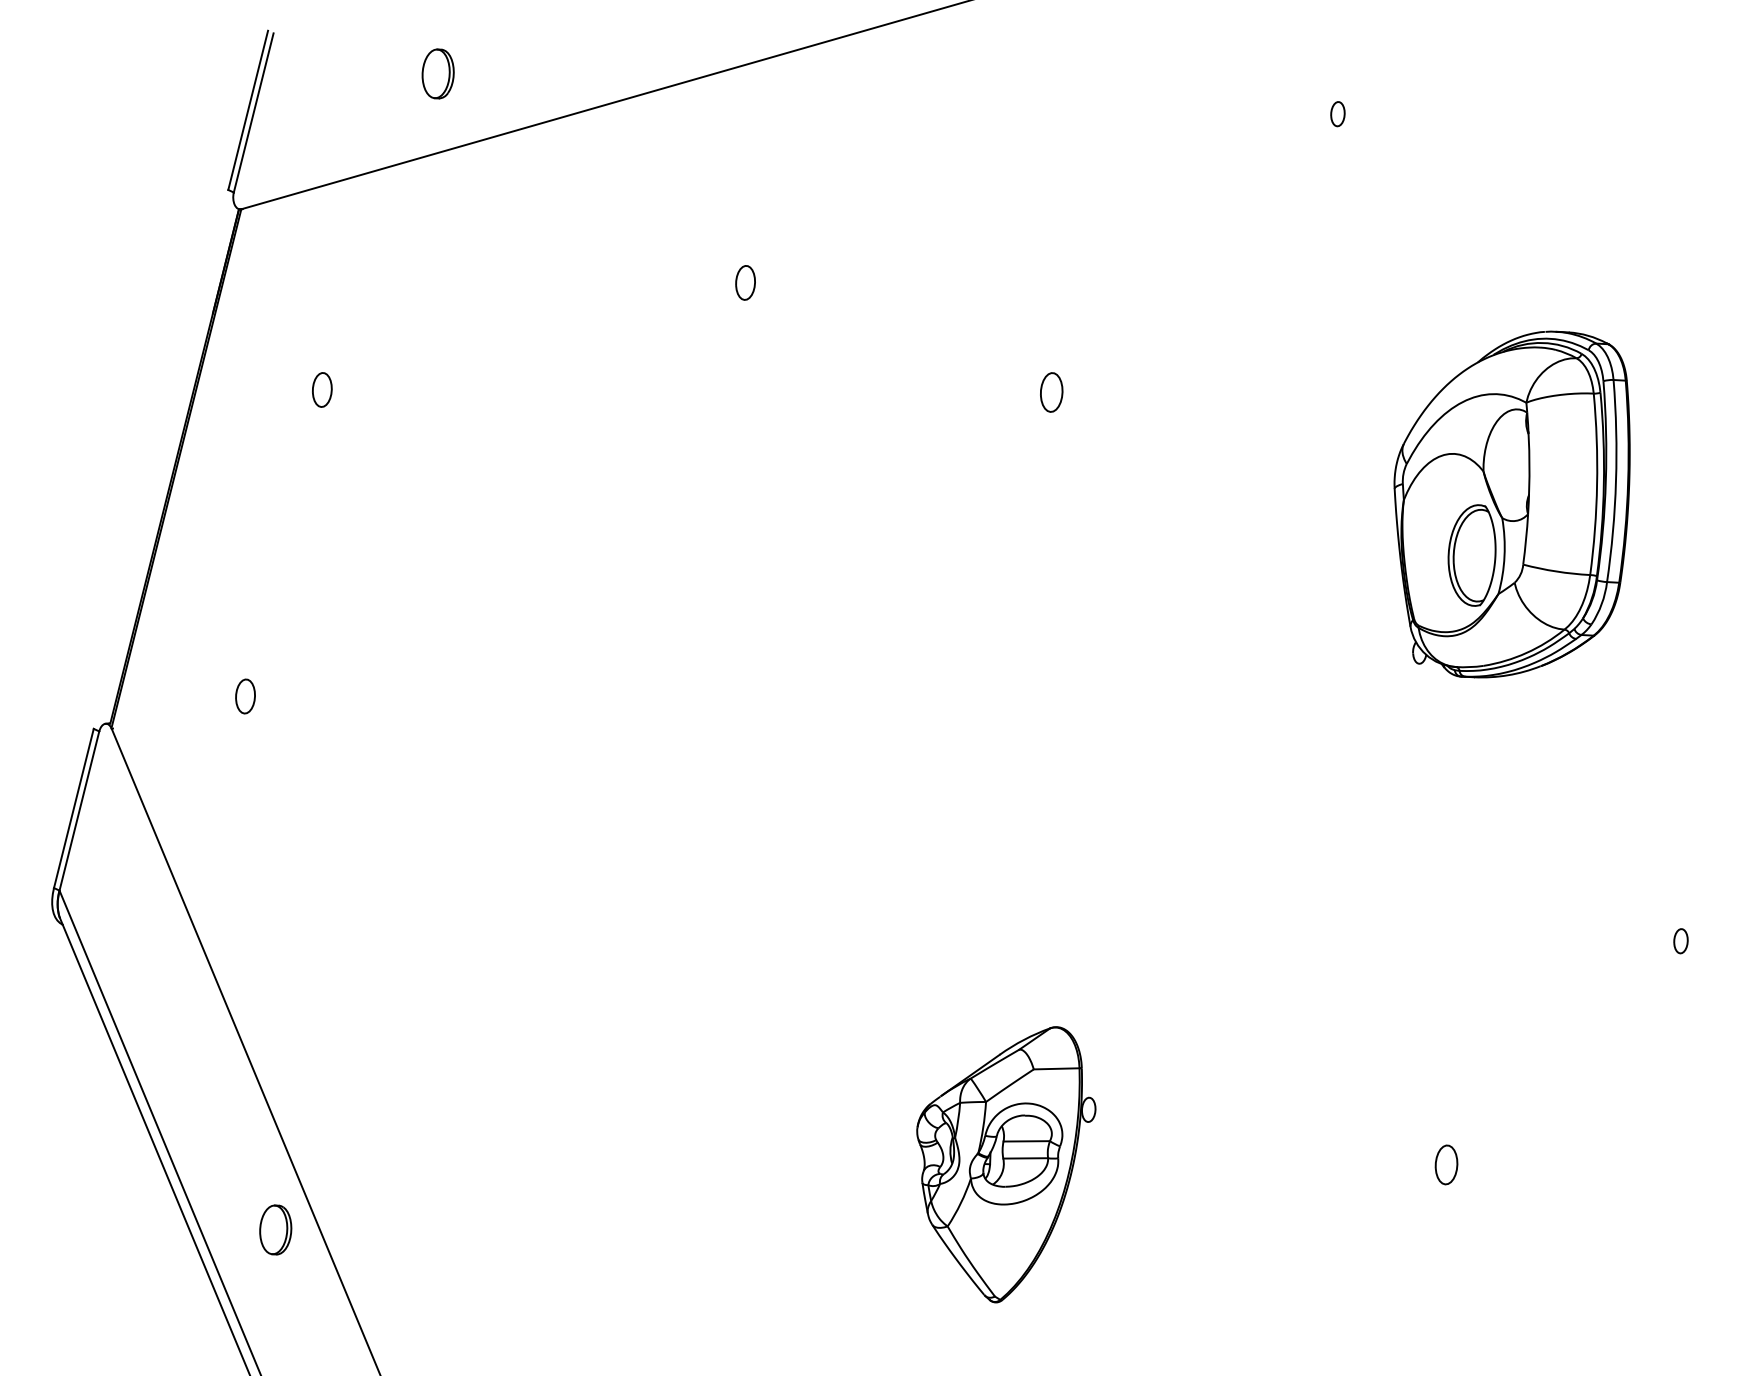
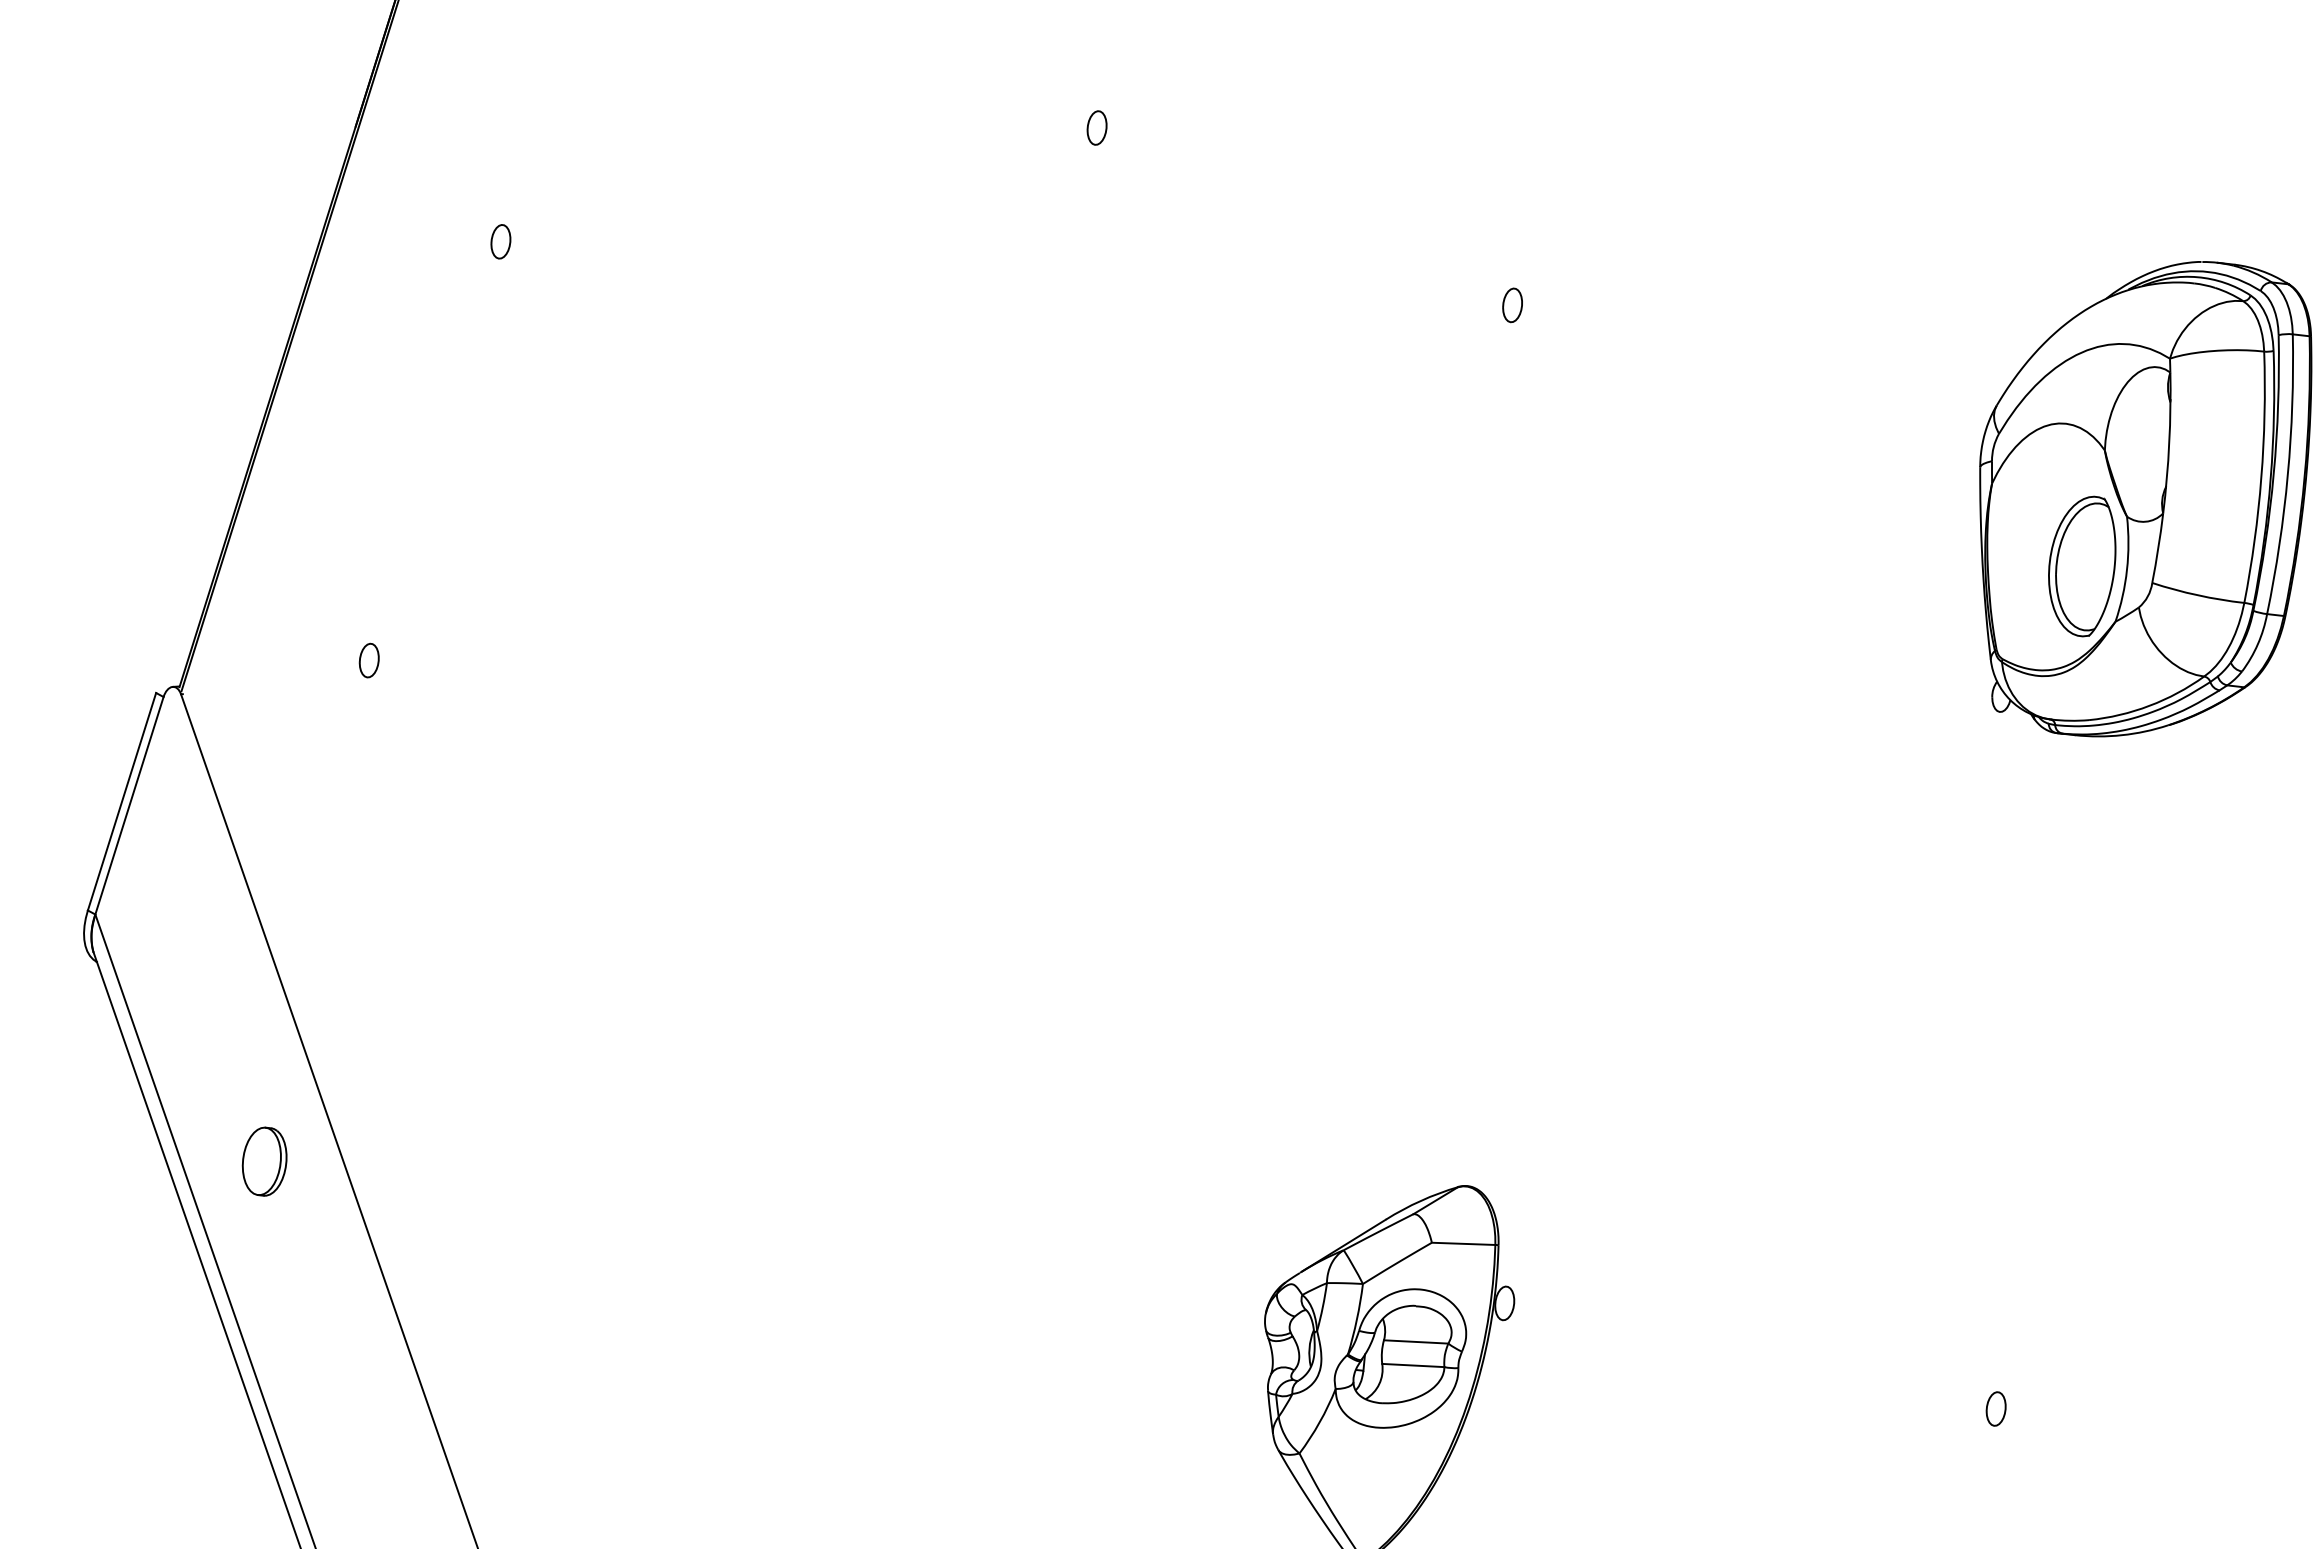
part: (745, 282) -> (1096, 127), size x0.71
part: (321, 389) -> (499, 241), size x0.71
part: (1051, 392) -> (1512, 305), size x0.62
part: (245, 696) -> (369, 660), size x0.71
part: (1445, 1164) -> (1995, 1408), size x0.62
part: (275, 1229) -> (264, 1160), moved

